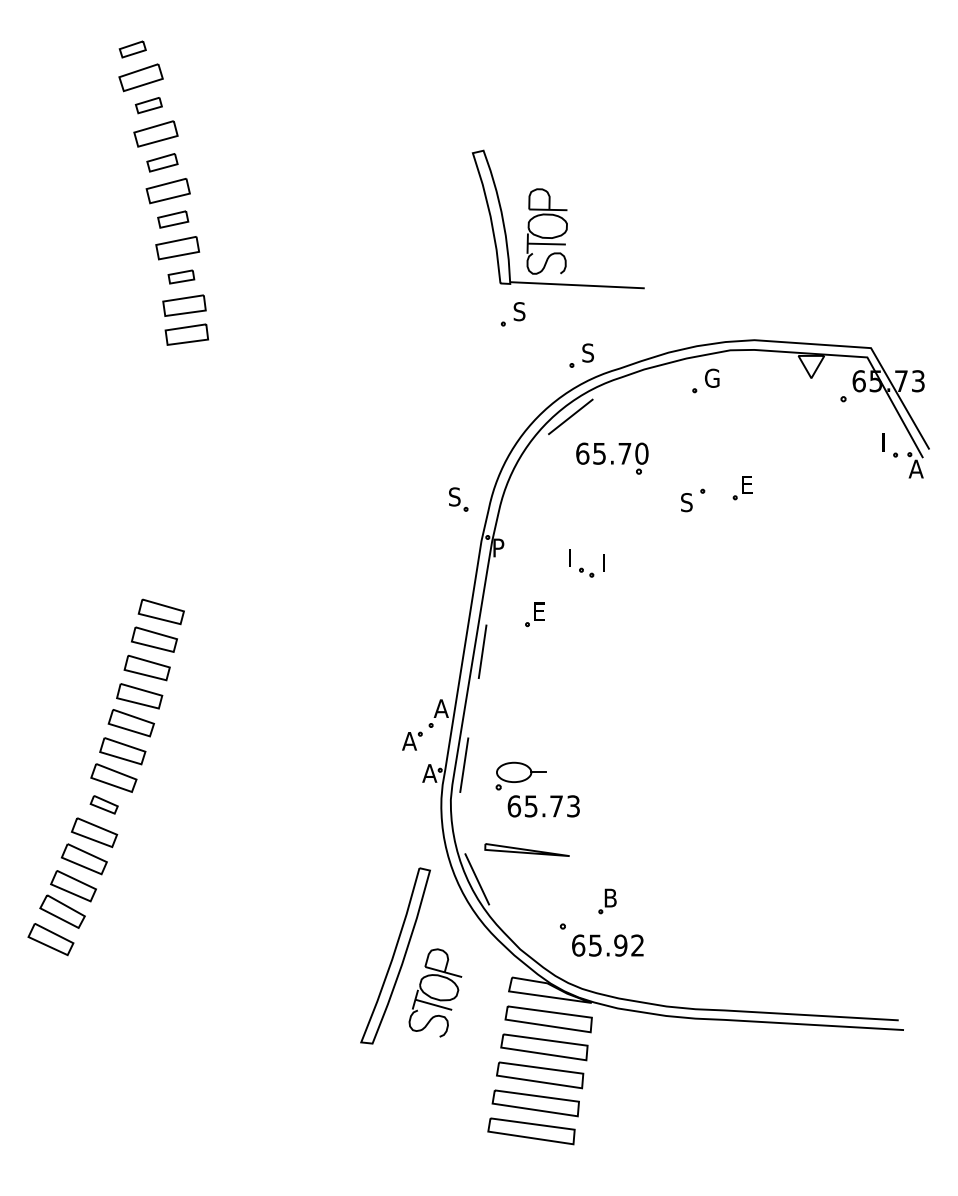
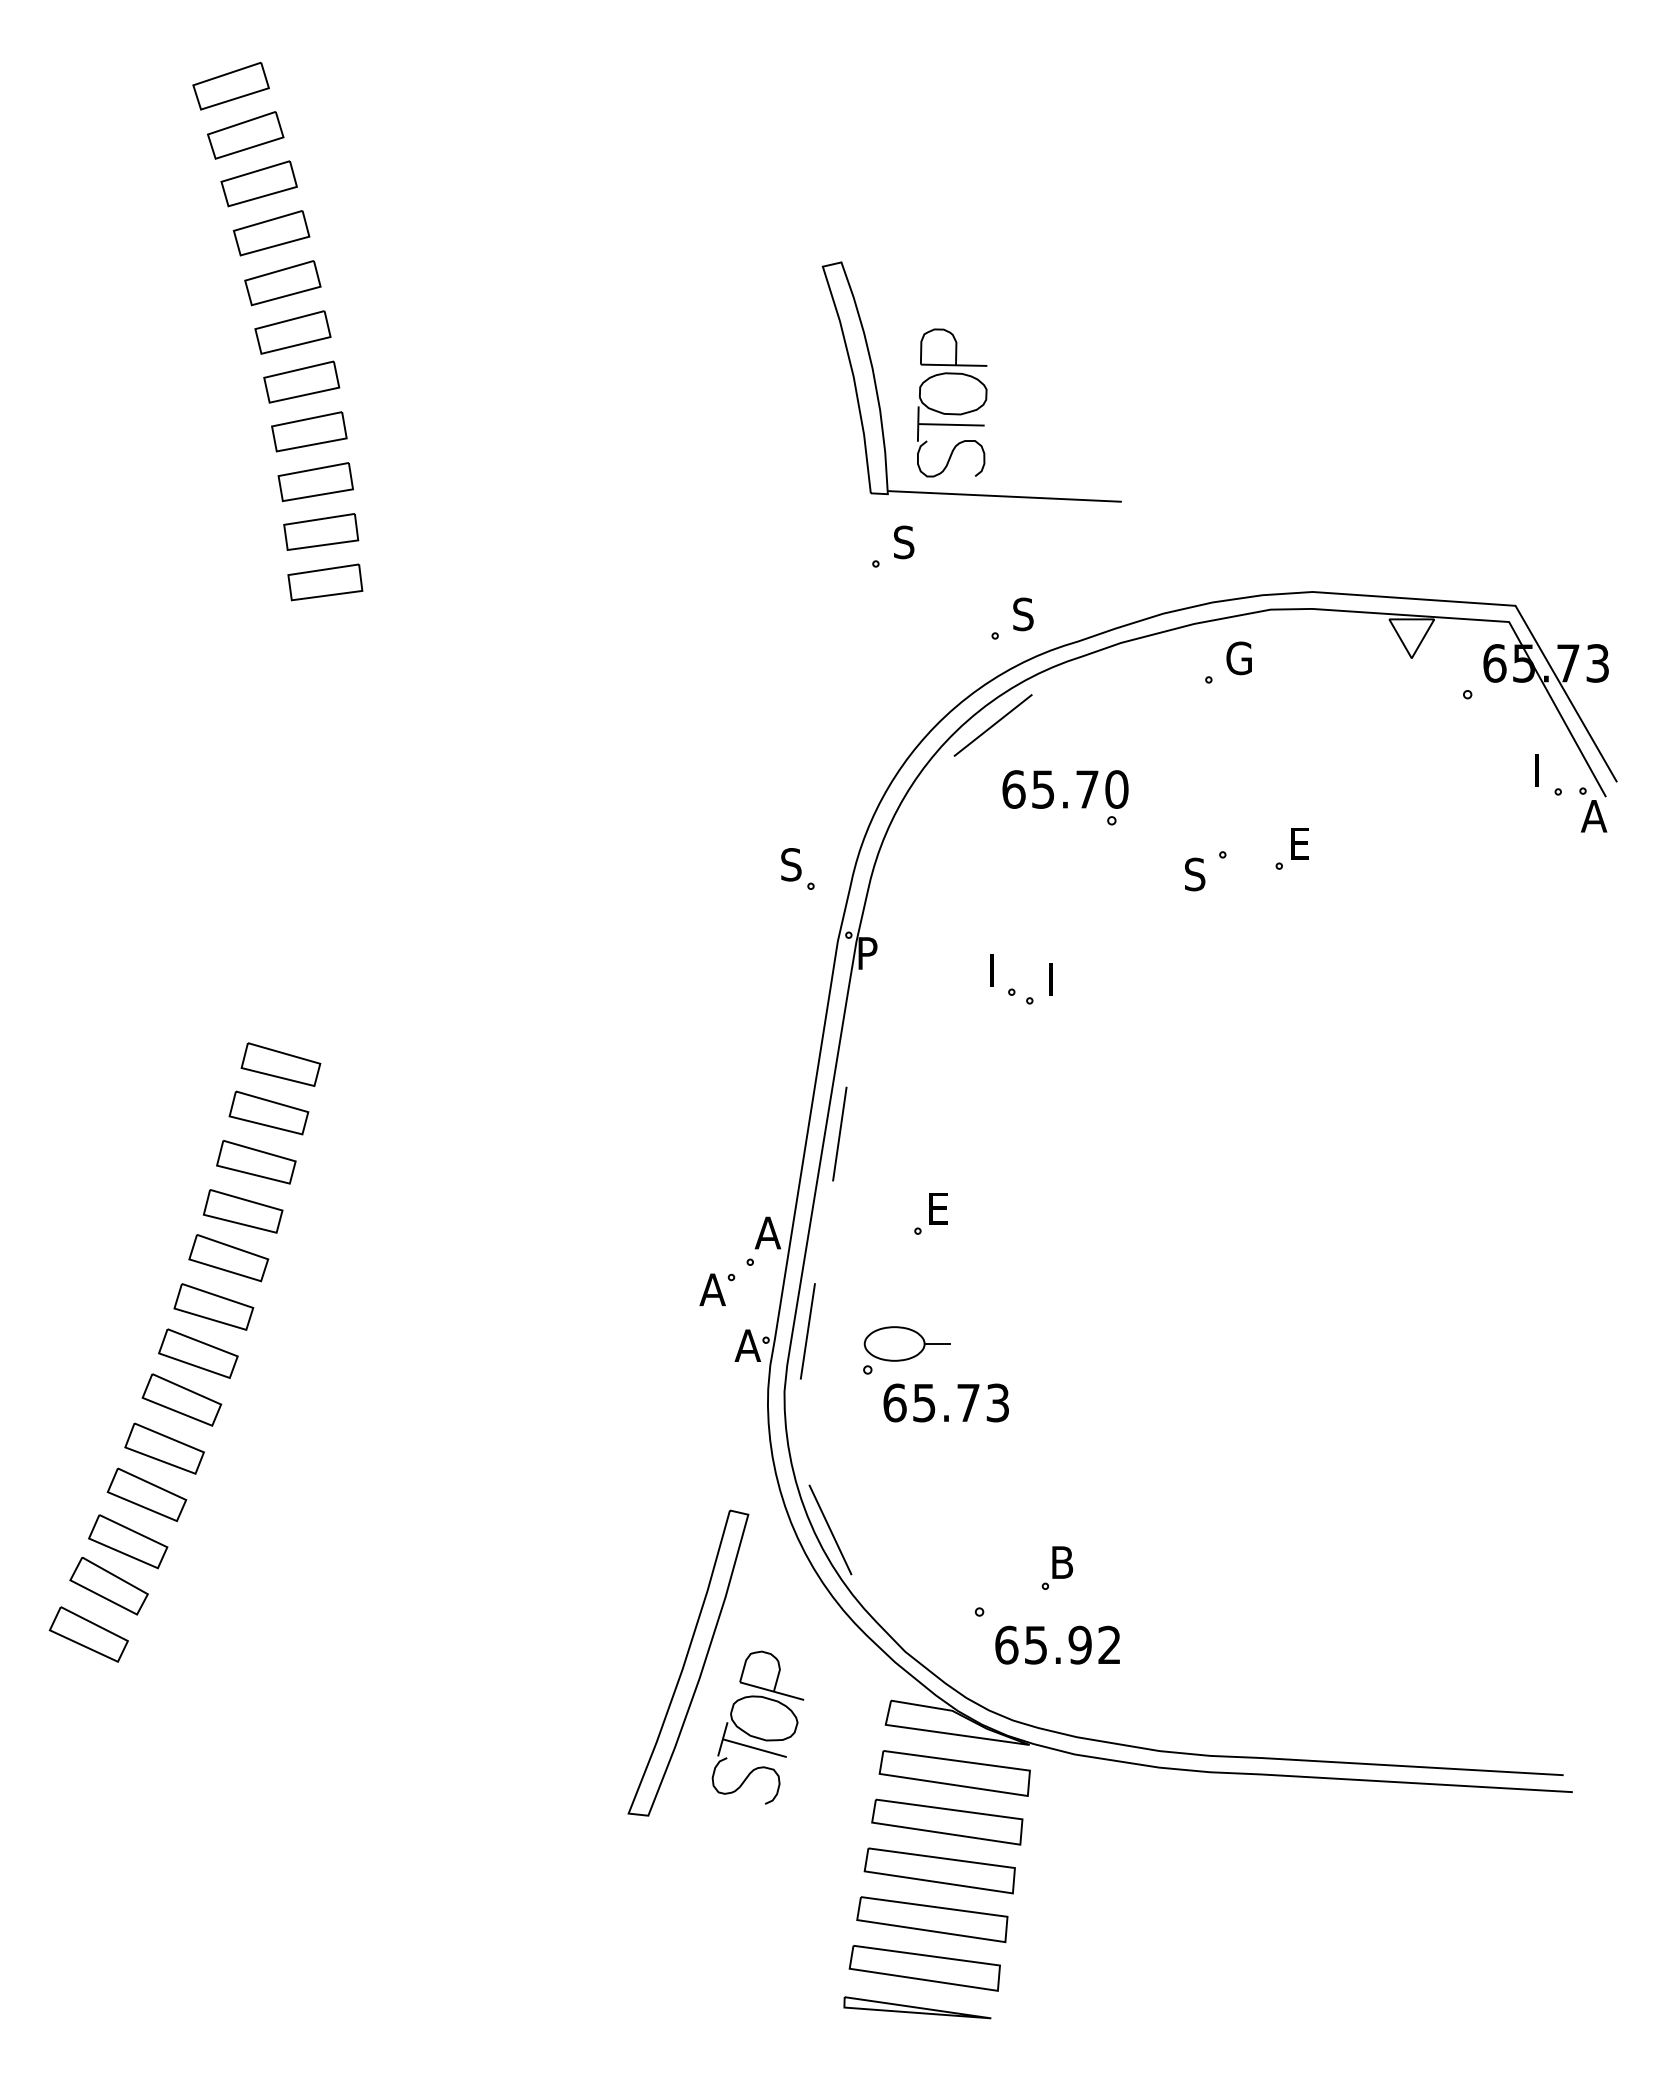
part: (132, 49) -> (230, 86), size x1.67
part: (148, 105) -> (258, 183), size x1.67
part: (162, 162) -> (282, 282), size x1.43
part: (172, 219) -> (300, 382), size x1.43
part: (181, 276) -> (315, 481), size x1.67
part: (534, 614) -> (930, 1213), moved
part: (103, 804) -> (180, 1399), size x1.67
part: (526, 849) -> (916, 2006), moved

